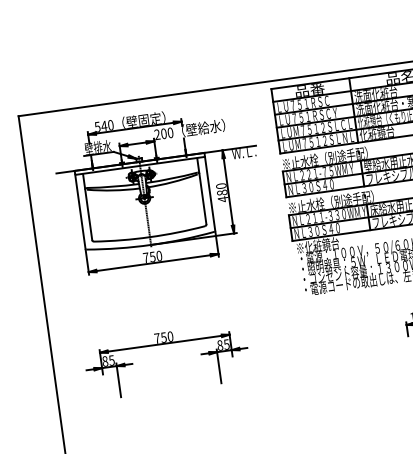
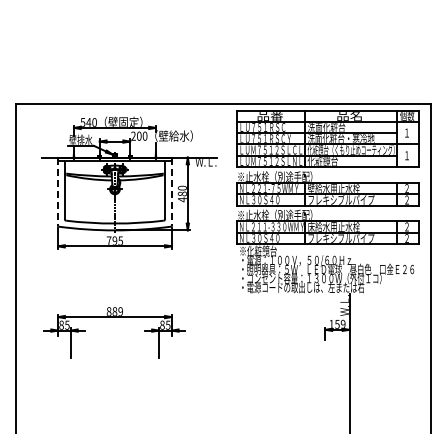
line: (209, 192) -> (171, 192), solid -> dashed
line: (80, 210) -> (58, 192), solid -> dashed
text: (155, 256) -> (117, 240), 750 -> 795
text: (163, 337) -> (114, 311), 750 -> 889

